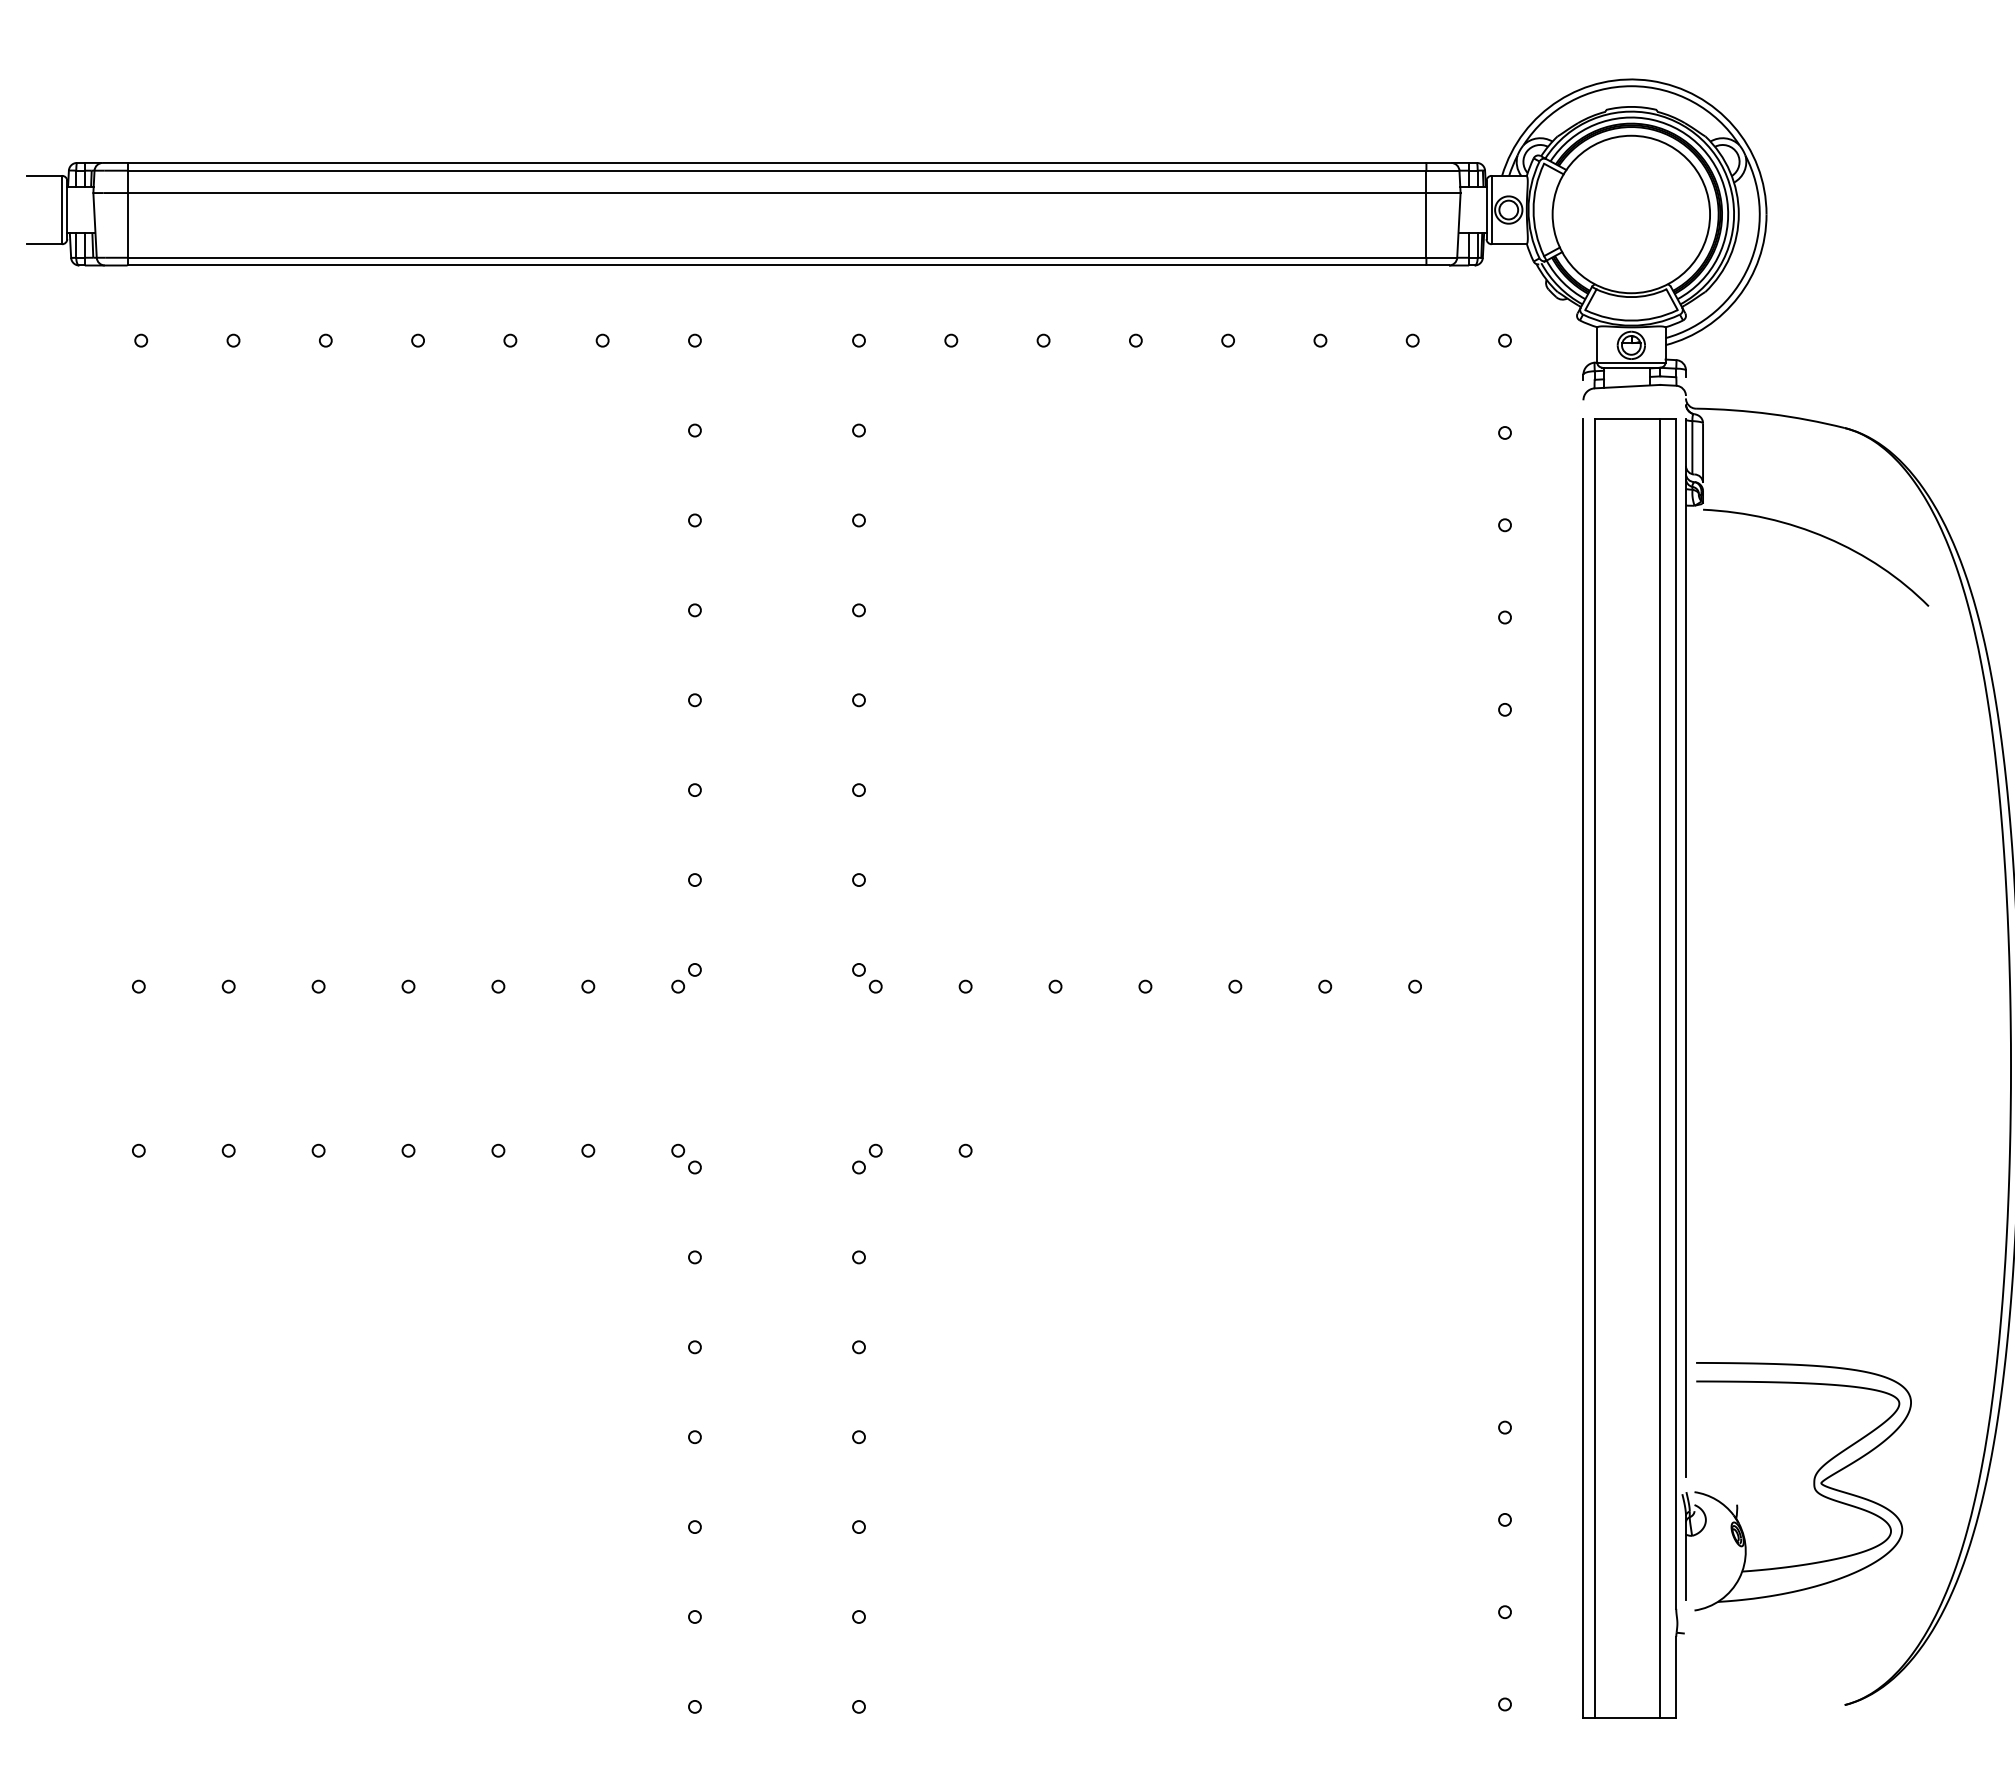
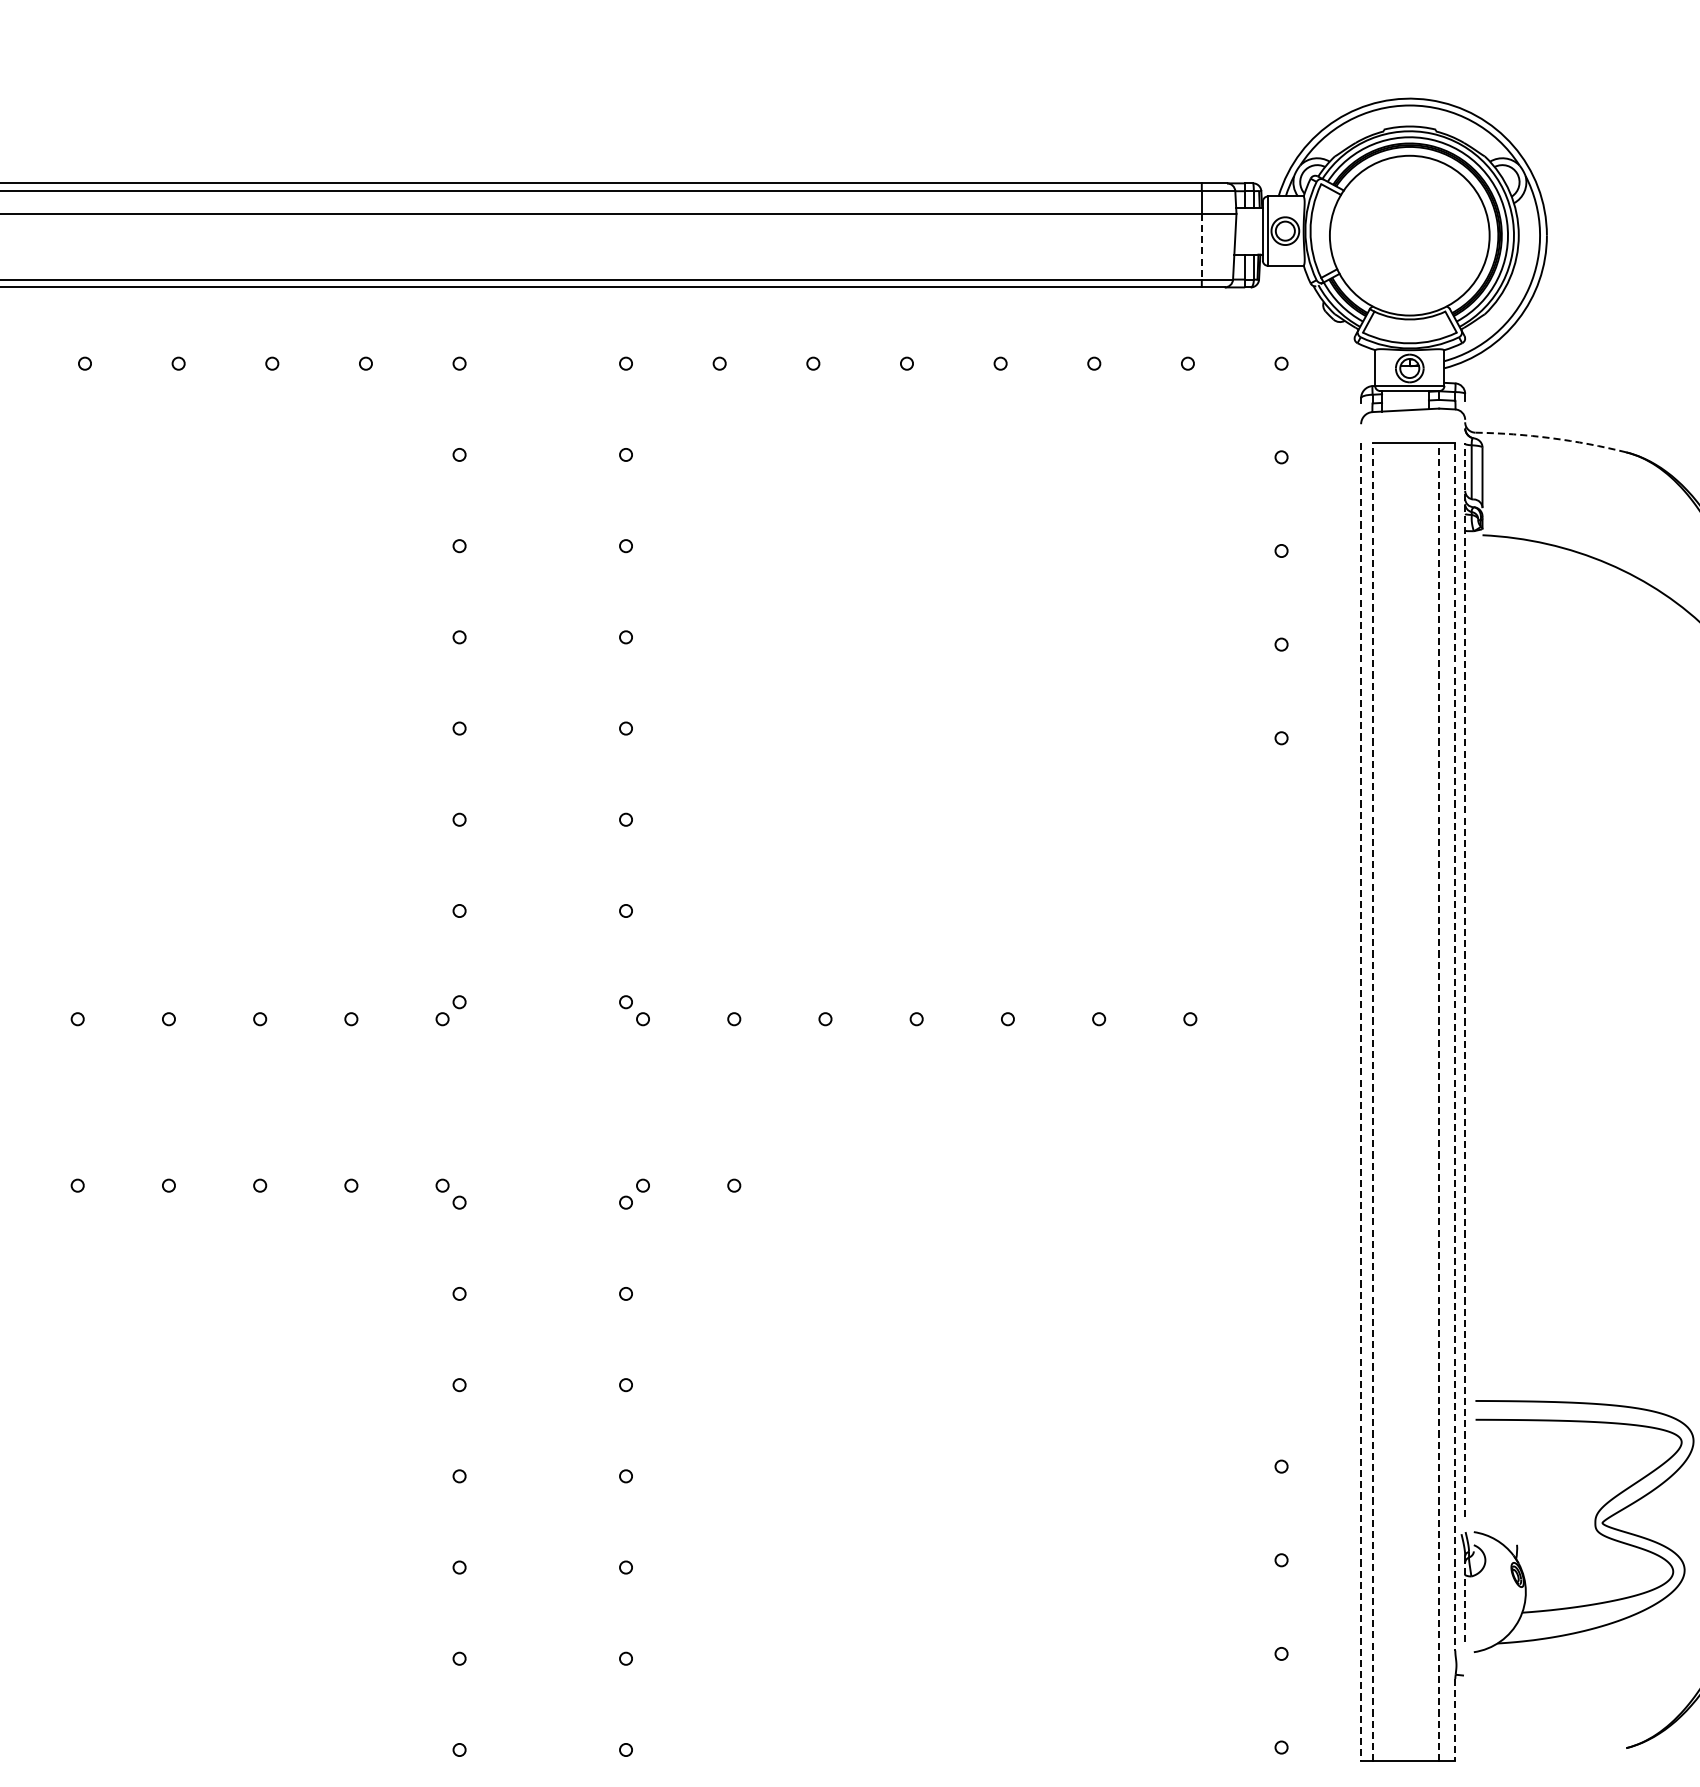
line: (1426, 225) -> (1201, 246), solid -> dashed
arc: (1770, 414) -> (1550, 438), solid -> dashed
line: (1685, 948) -> (1464, 980), solid -> dashed
line: (1676, 1013) -> (1455, 1046), solid -> dashed
line: (1594, 1068) -> (1372, 1102), solid -> dashed
line: (1660, 1068) -> (1439, 1102), solid -> dashed
line: (1583, 1069) -> (1361, 1103), solid -> dashed
line: (1685, 1557) -> (1464, 1598), solid -> dashed
line: (1676, 1677) -> (1455, 1720), solid -> dashed

